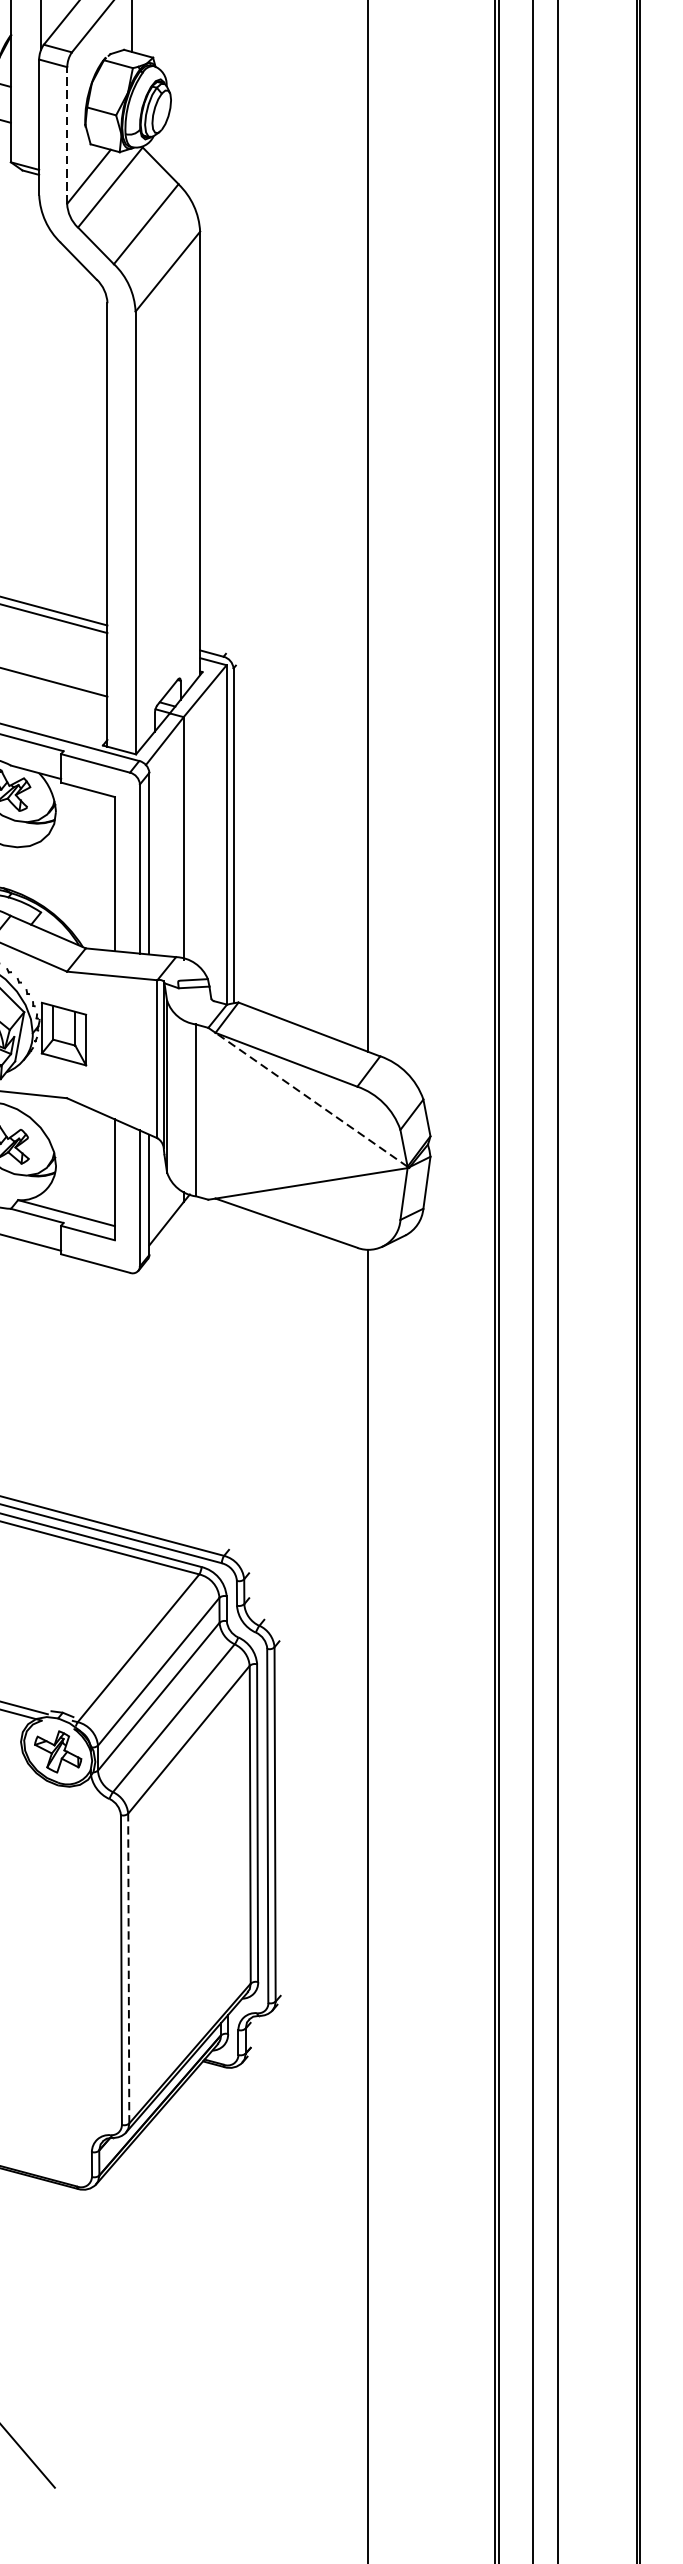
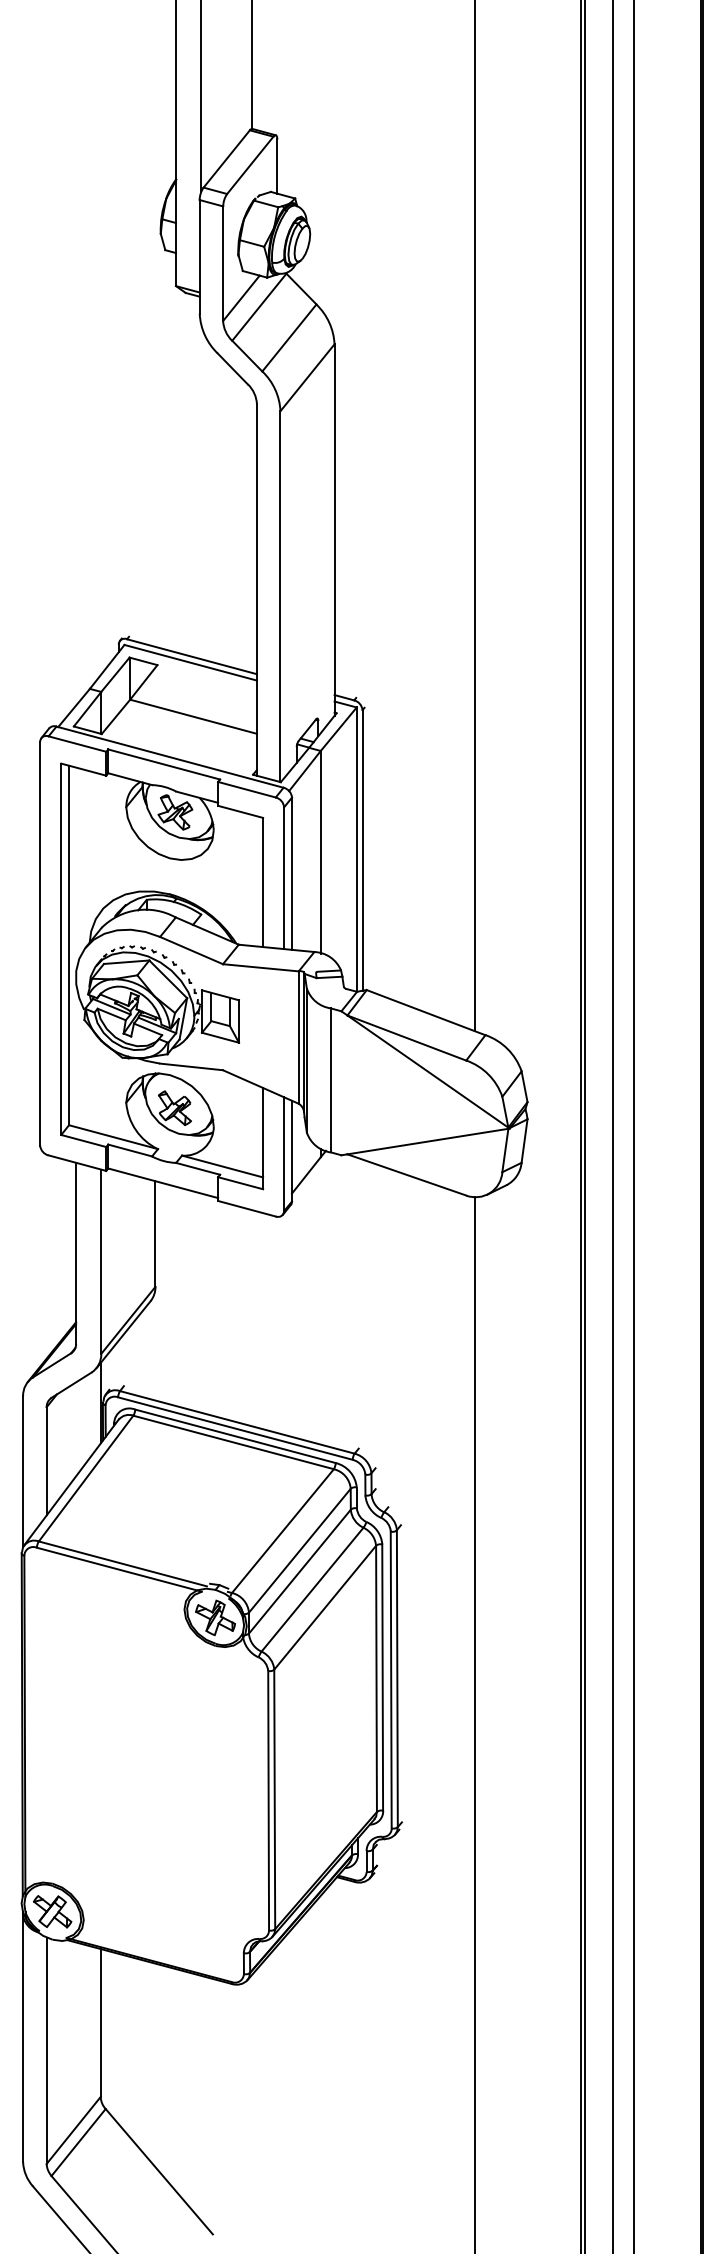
line: (67, 135) -> (223, 263), dashed -> solid
line: (311, 1099) -> (427, 1071), dashed -> solid
line: (128, 1968) -> (274, 1799), dashed -> solid

